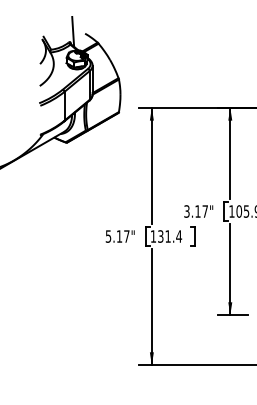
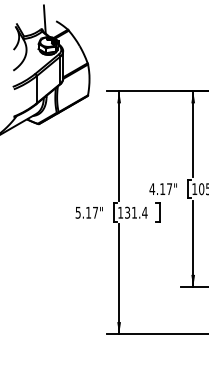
text: (186, 211) -> (151, 189), 3.17" -> 4.17"

